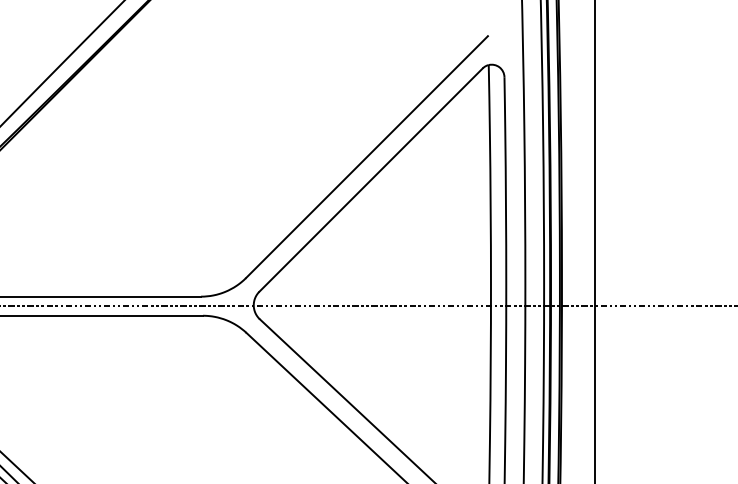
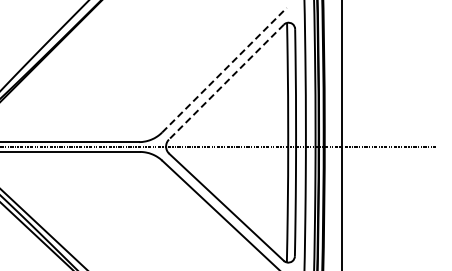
line: (367, 155) -> (224, 69), solid -> dashed
line: (371, 180) -> (226, 82), solid -> dashed

